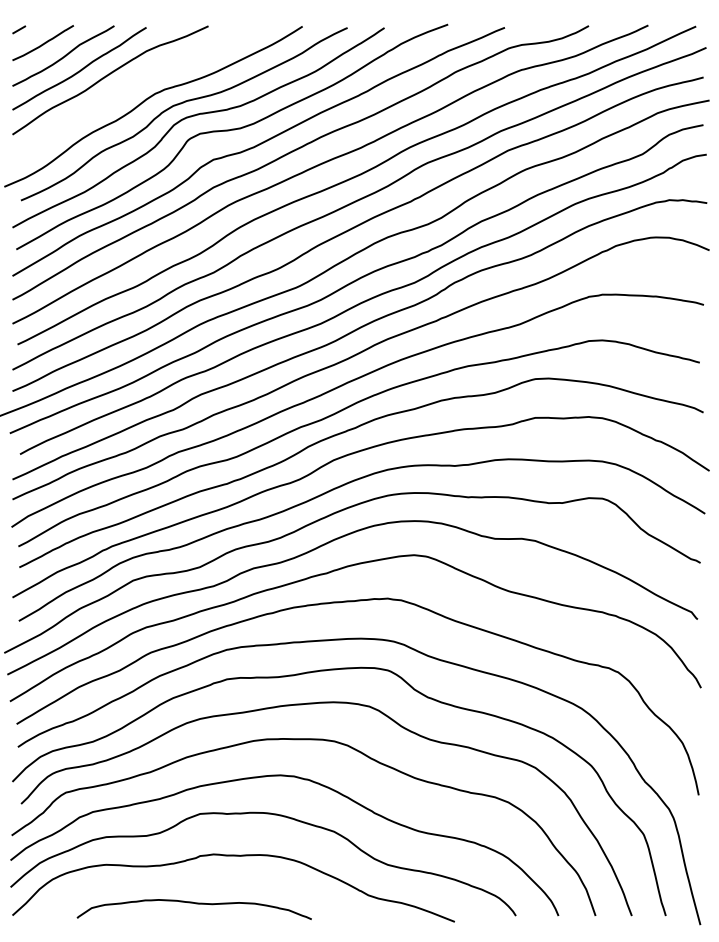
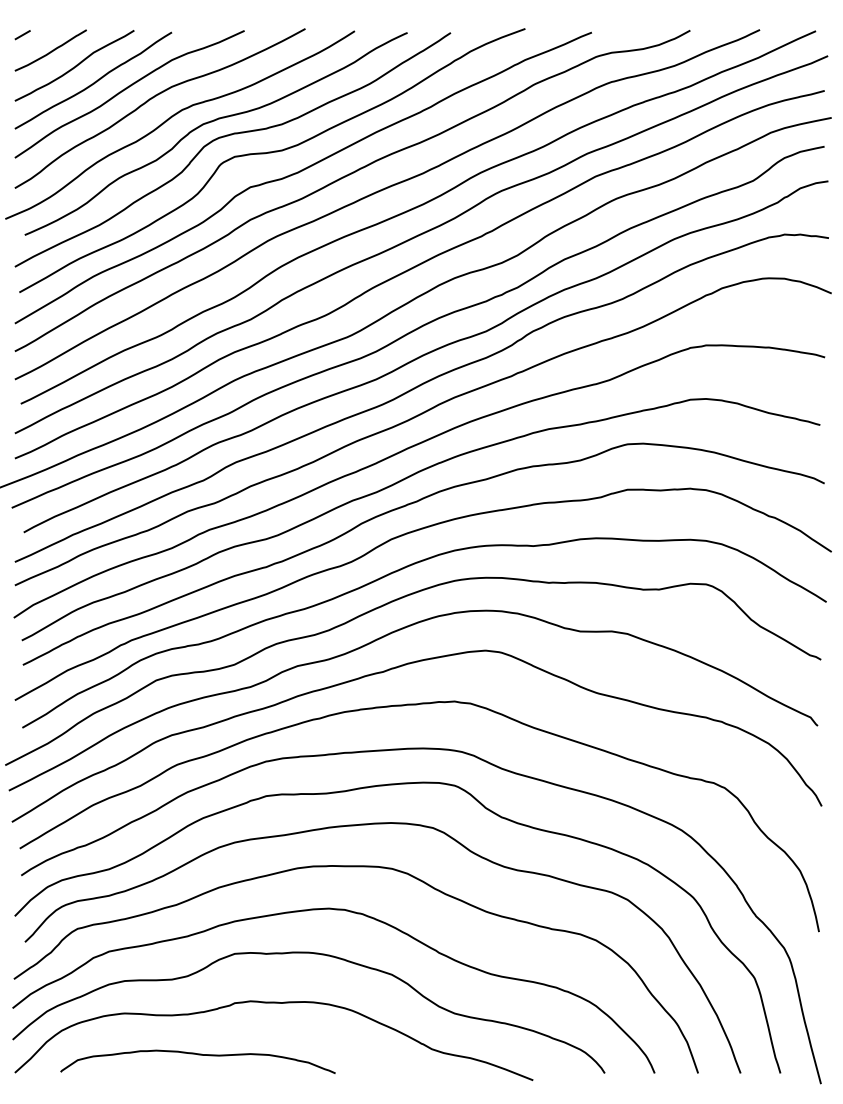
curve: (130, 83) -> (153, 98), added
curve: (193, 904) -> (197, 1055), moved

